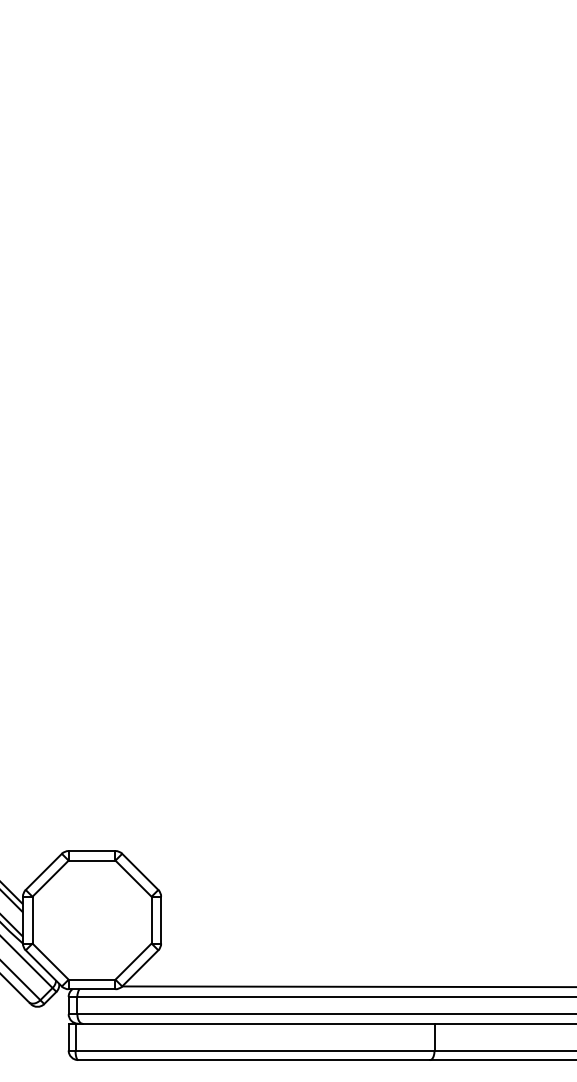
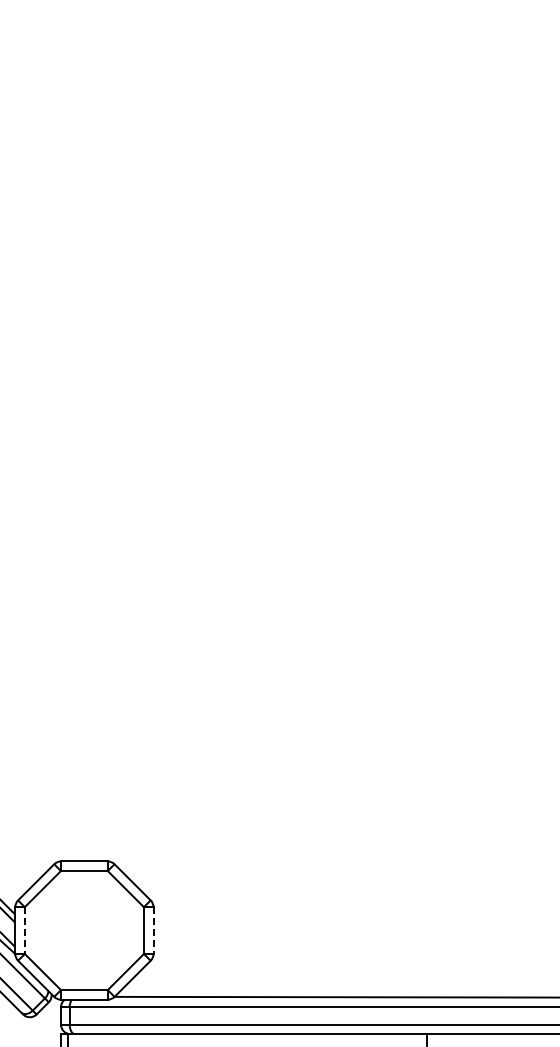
line: (32, 920) -> (24, 930), solid -> dashed
line: (161, 920) -> (153, 930), solid -> dashed

